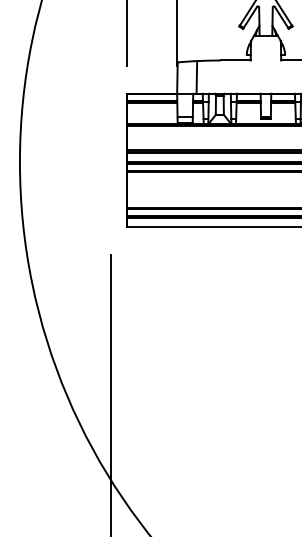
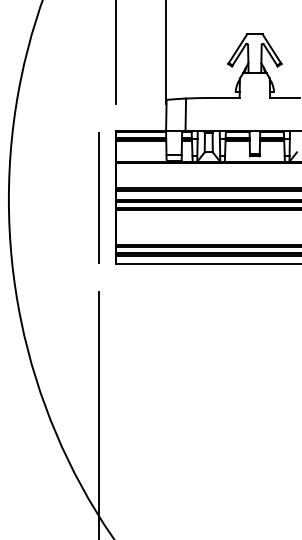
line: (109, 160) -> (98, 197), added

